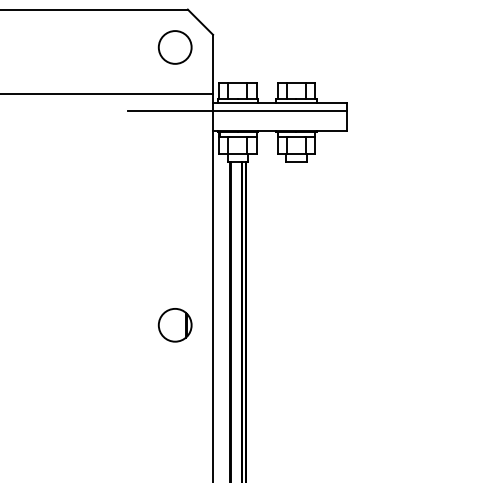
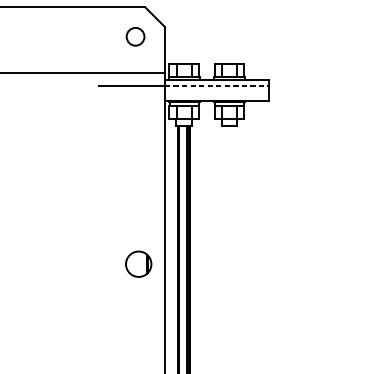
circle: (174, 47) -> (135, 36), size x0.7
line: (280, 110) -> (217, 85), solid -> dashed
part: (174, 325) -> (138, 264), moved

